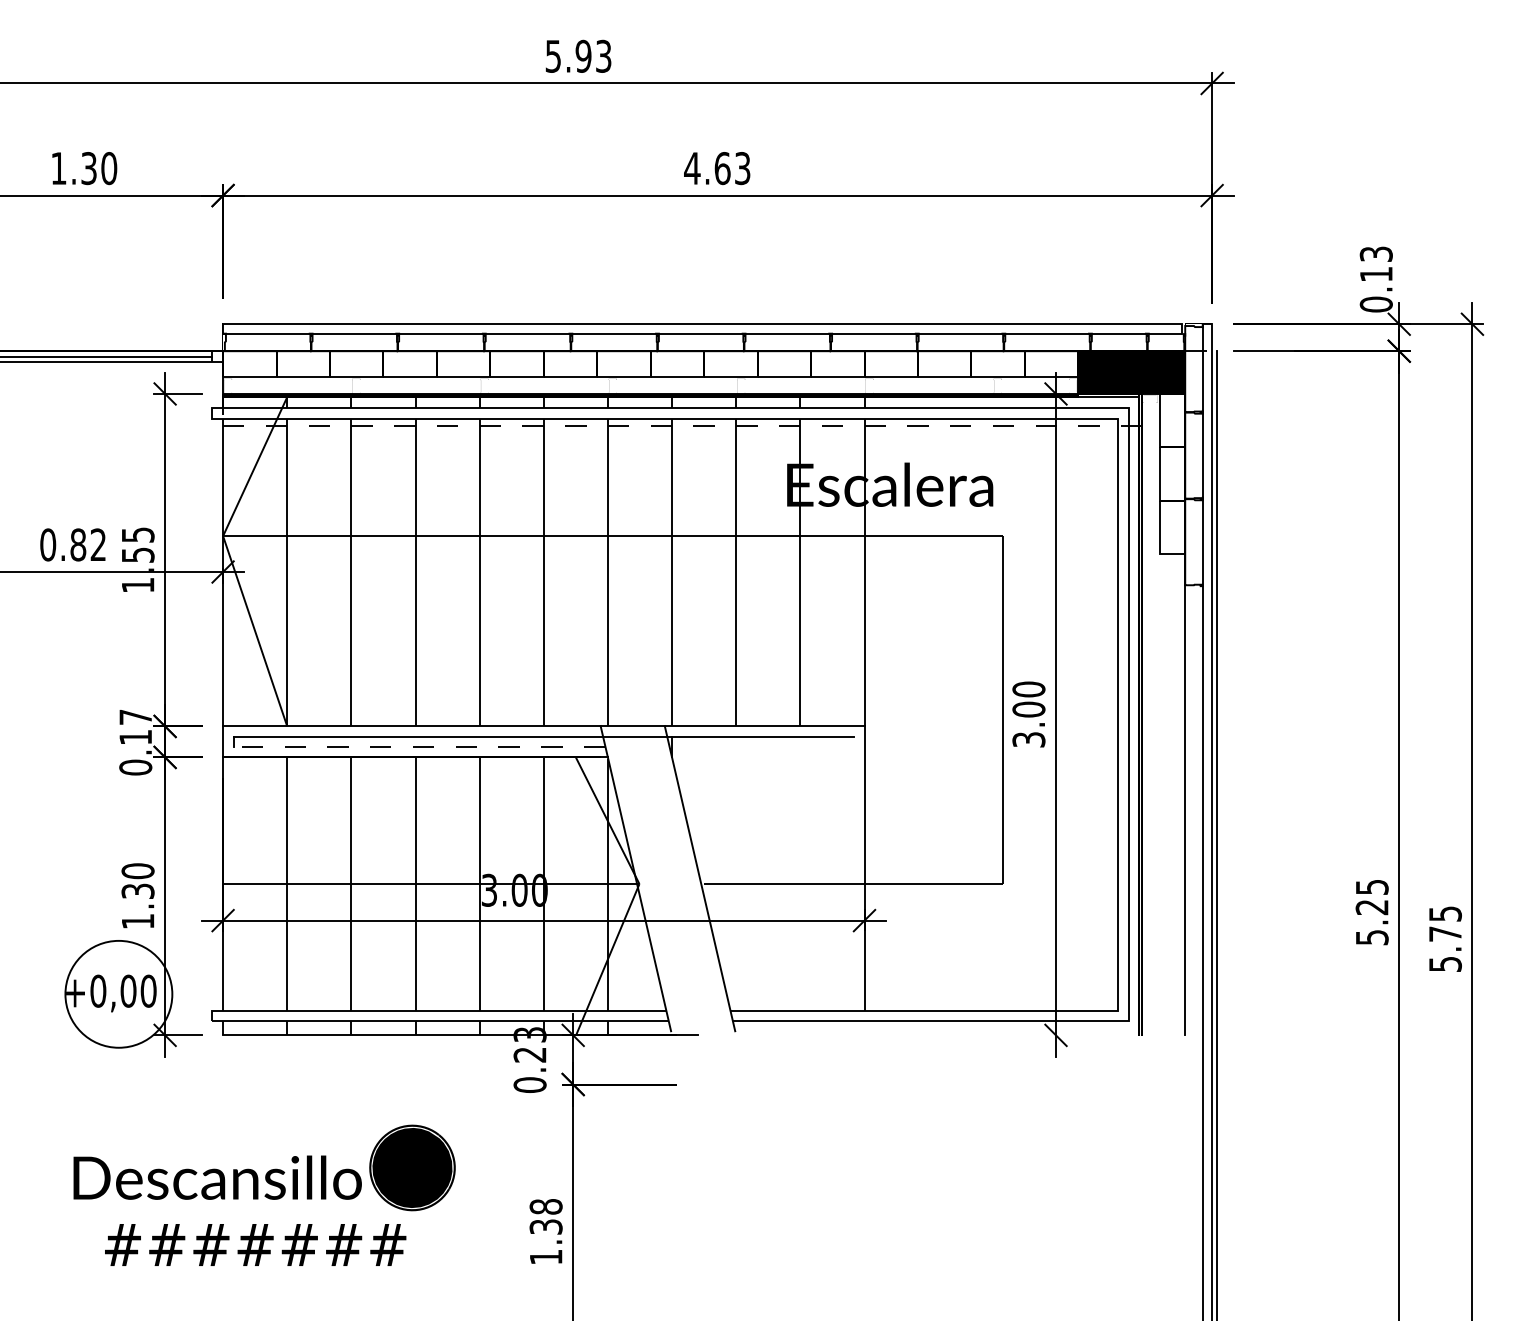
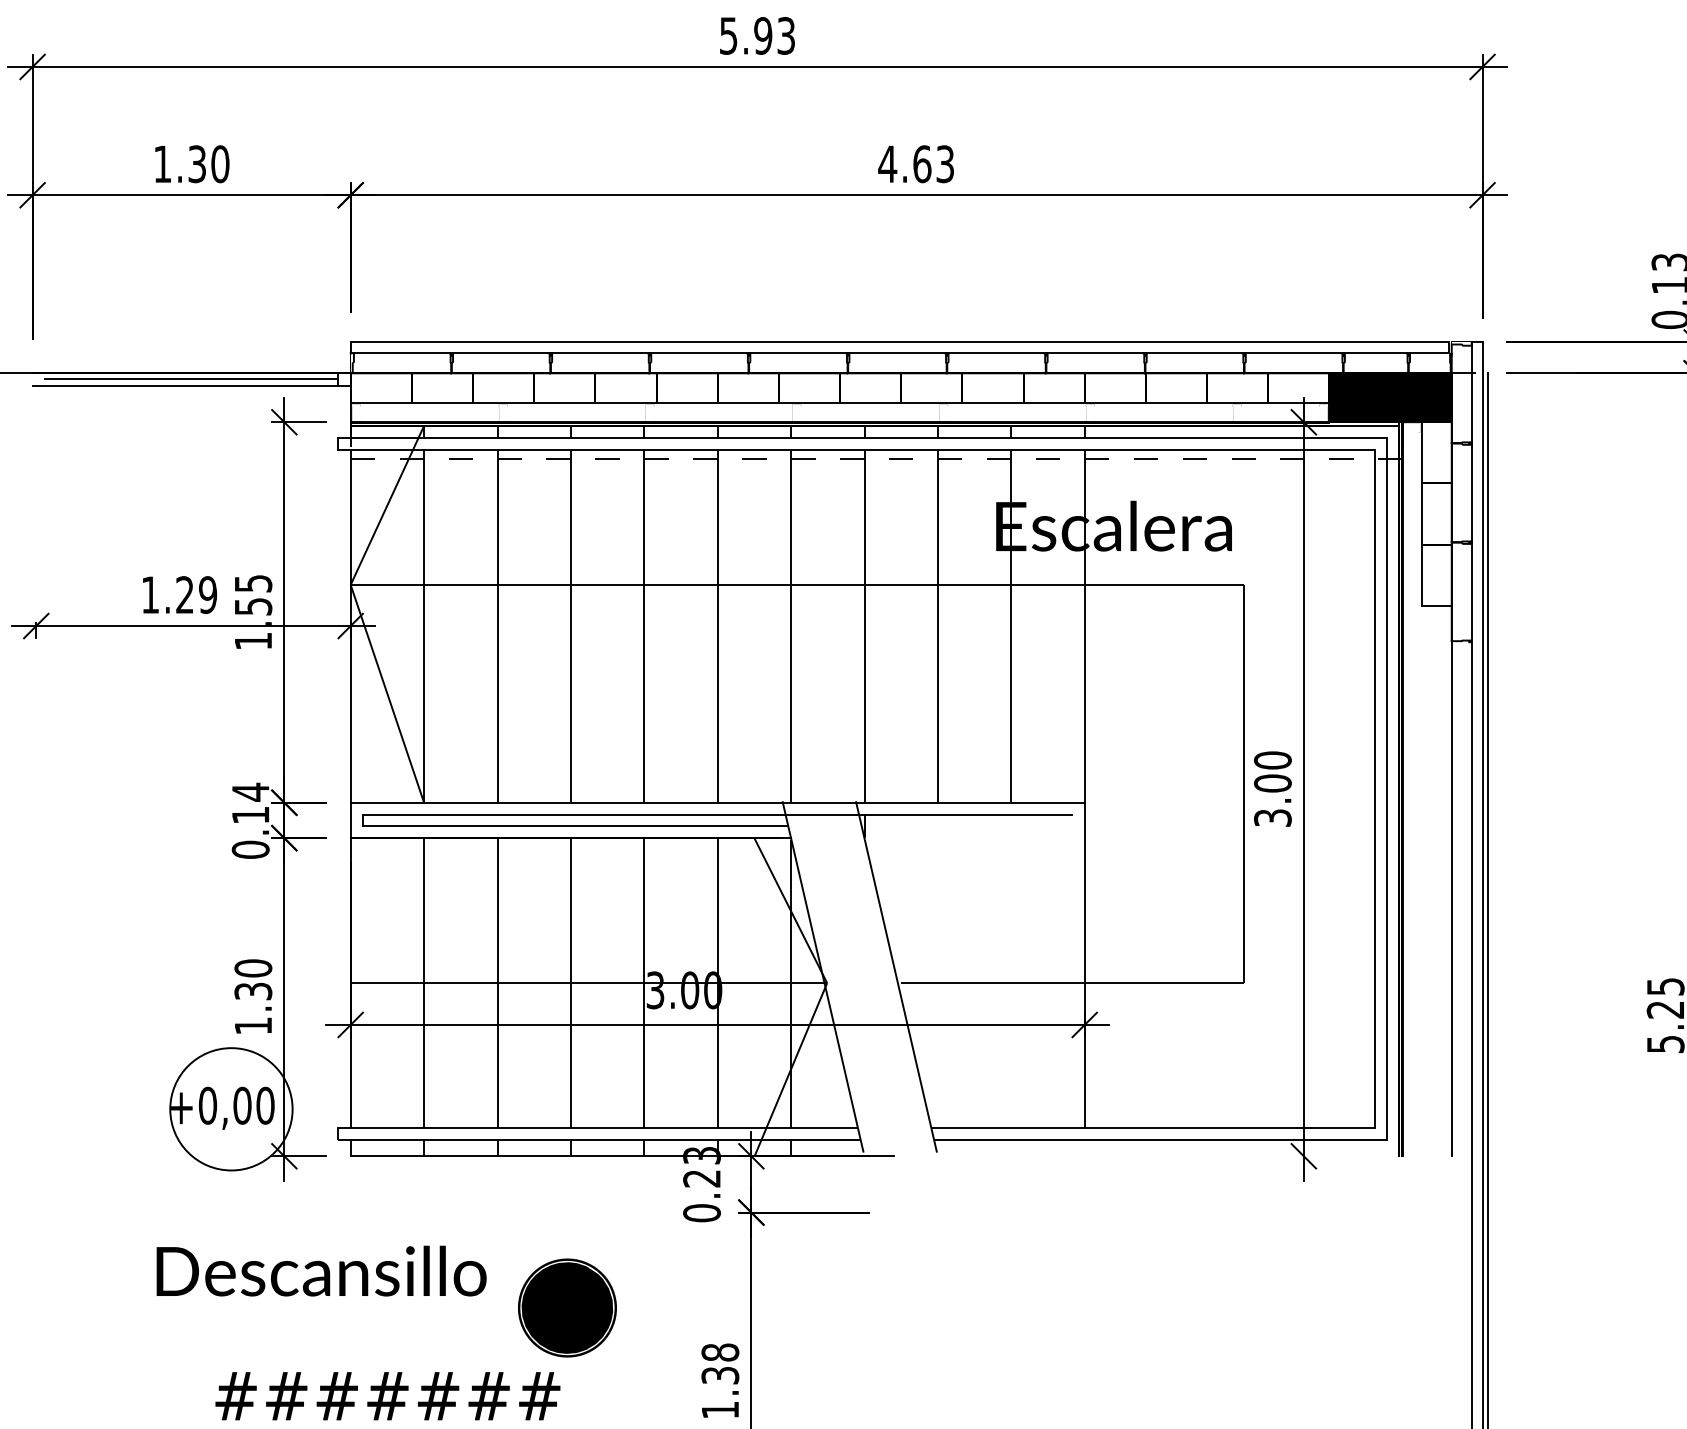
text: (73, 544) -> (179, 594), 0.82 -> 1.29
text: (135, 717) -> (250, 792), 0.17 -> 0.14
line: (419, 746) -> (575, 825), dashed -> solid
text: (217, 1177) -> (321, 1270), moved

